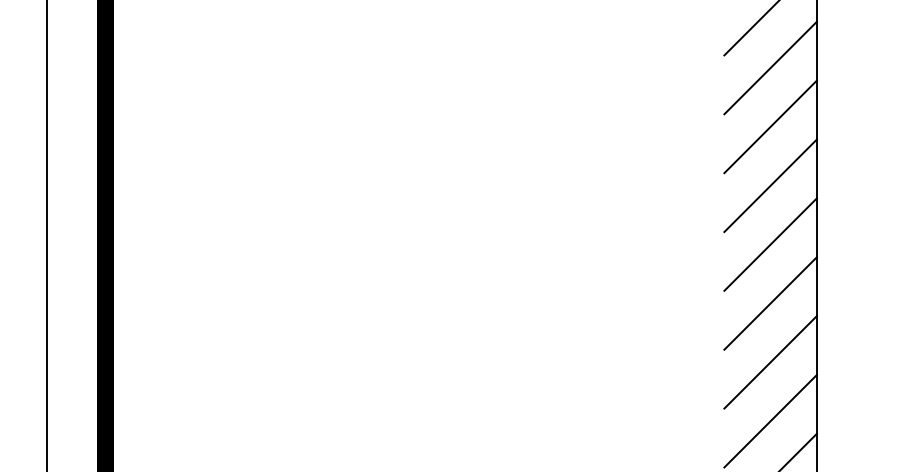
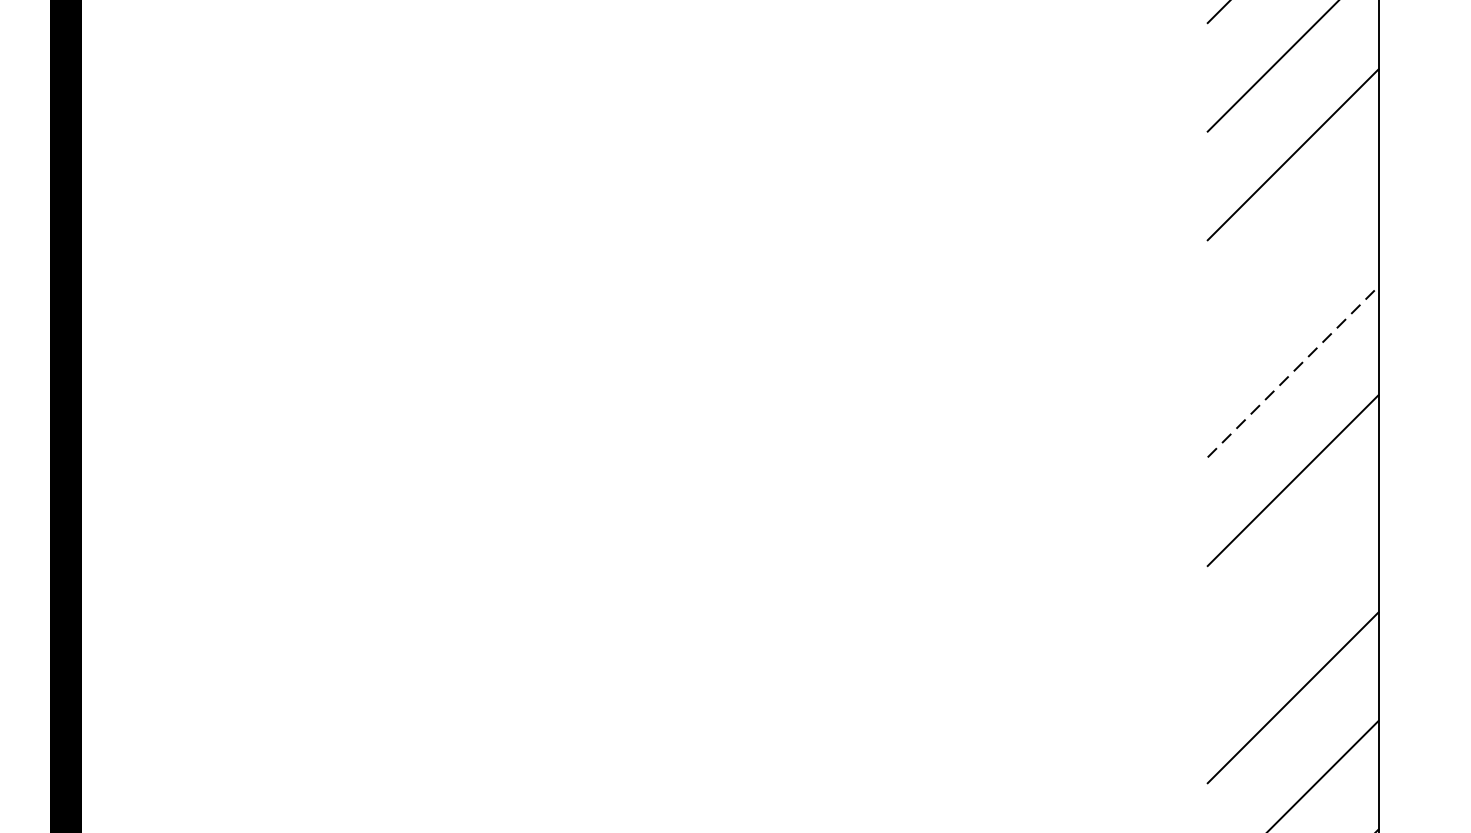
line: (770, 185) -> (1292, 263), removed
line: (771, 244) -> (1294, 371), solid -> dashed
line: (770, 362) -> (1292, 589), removed

